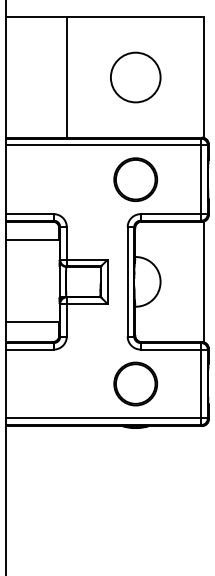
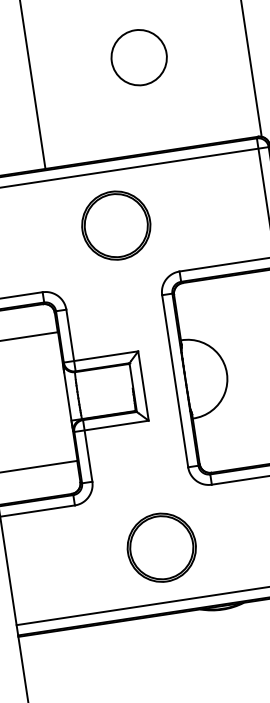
circle: (135, 77) -> (138, 57), size x0.7
part: (135, 179) -> (115, 225), moved
part: (135, 383) -> (161, 546), moved

